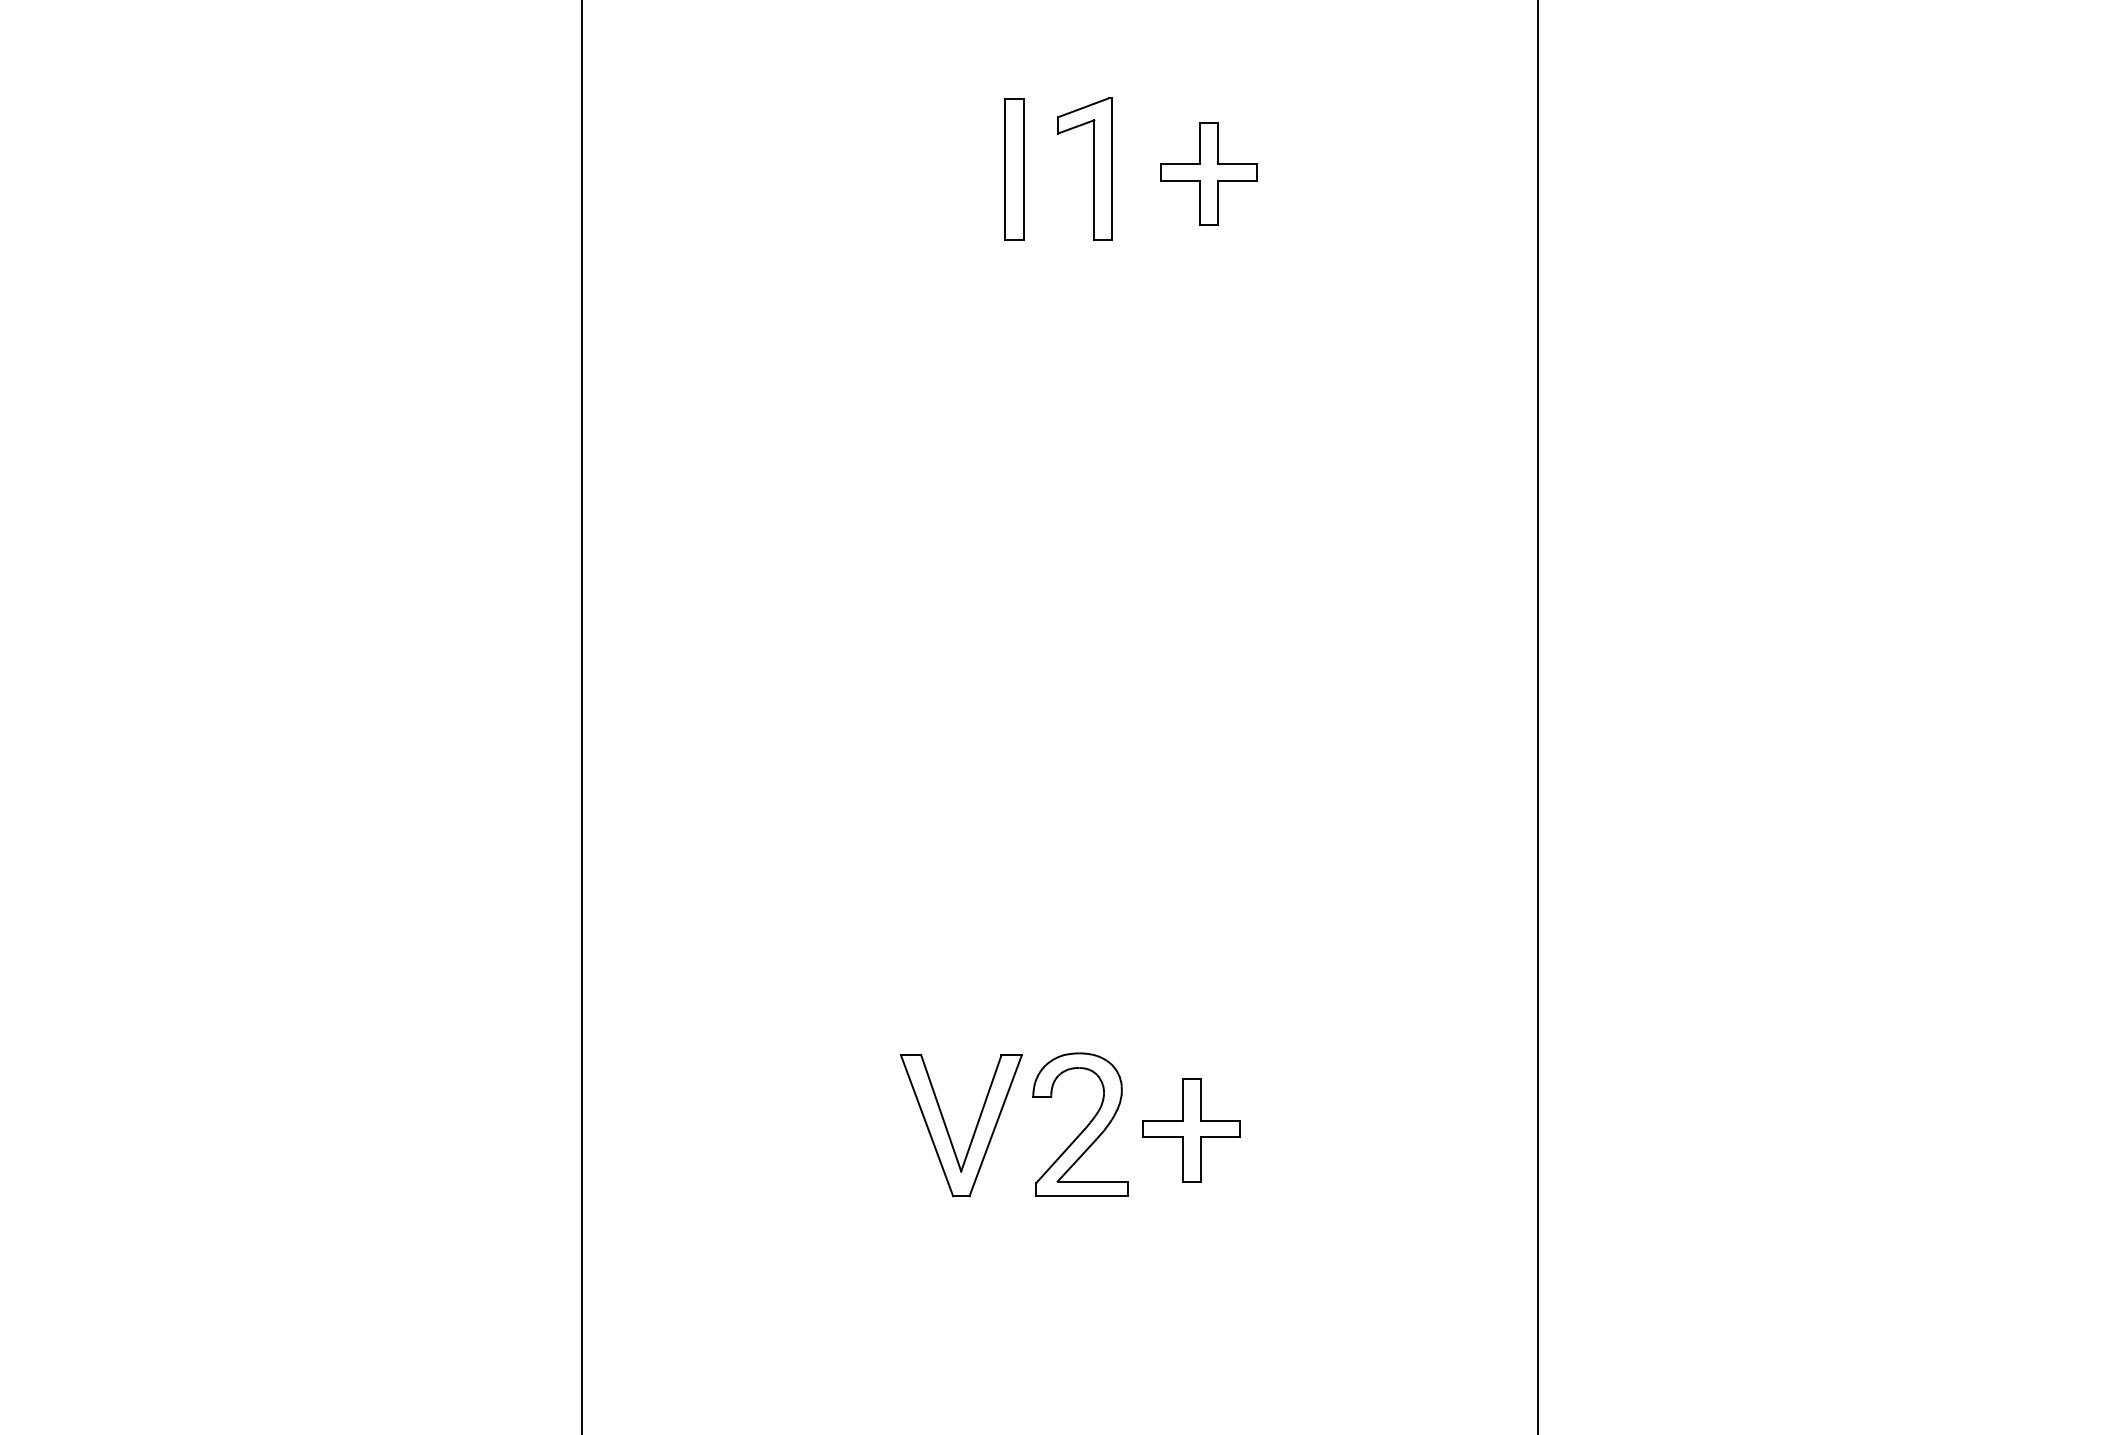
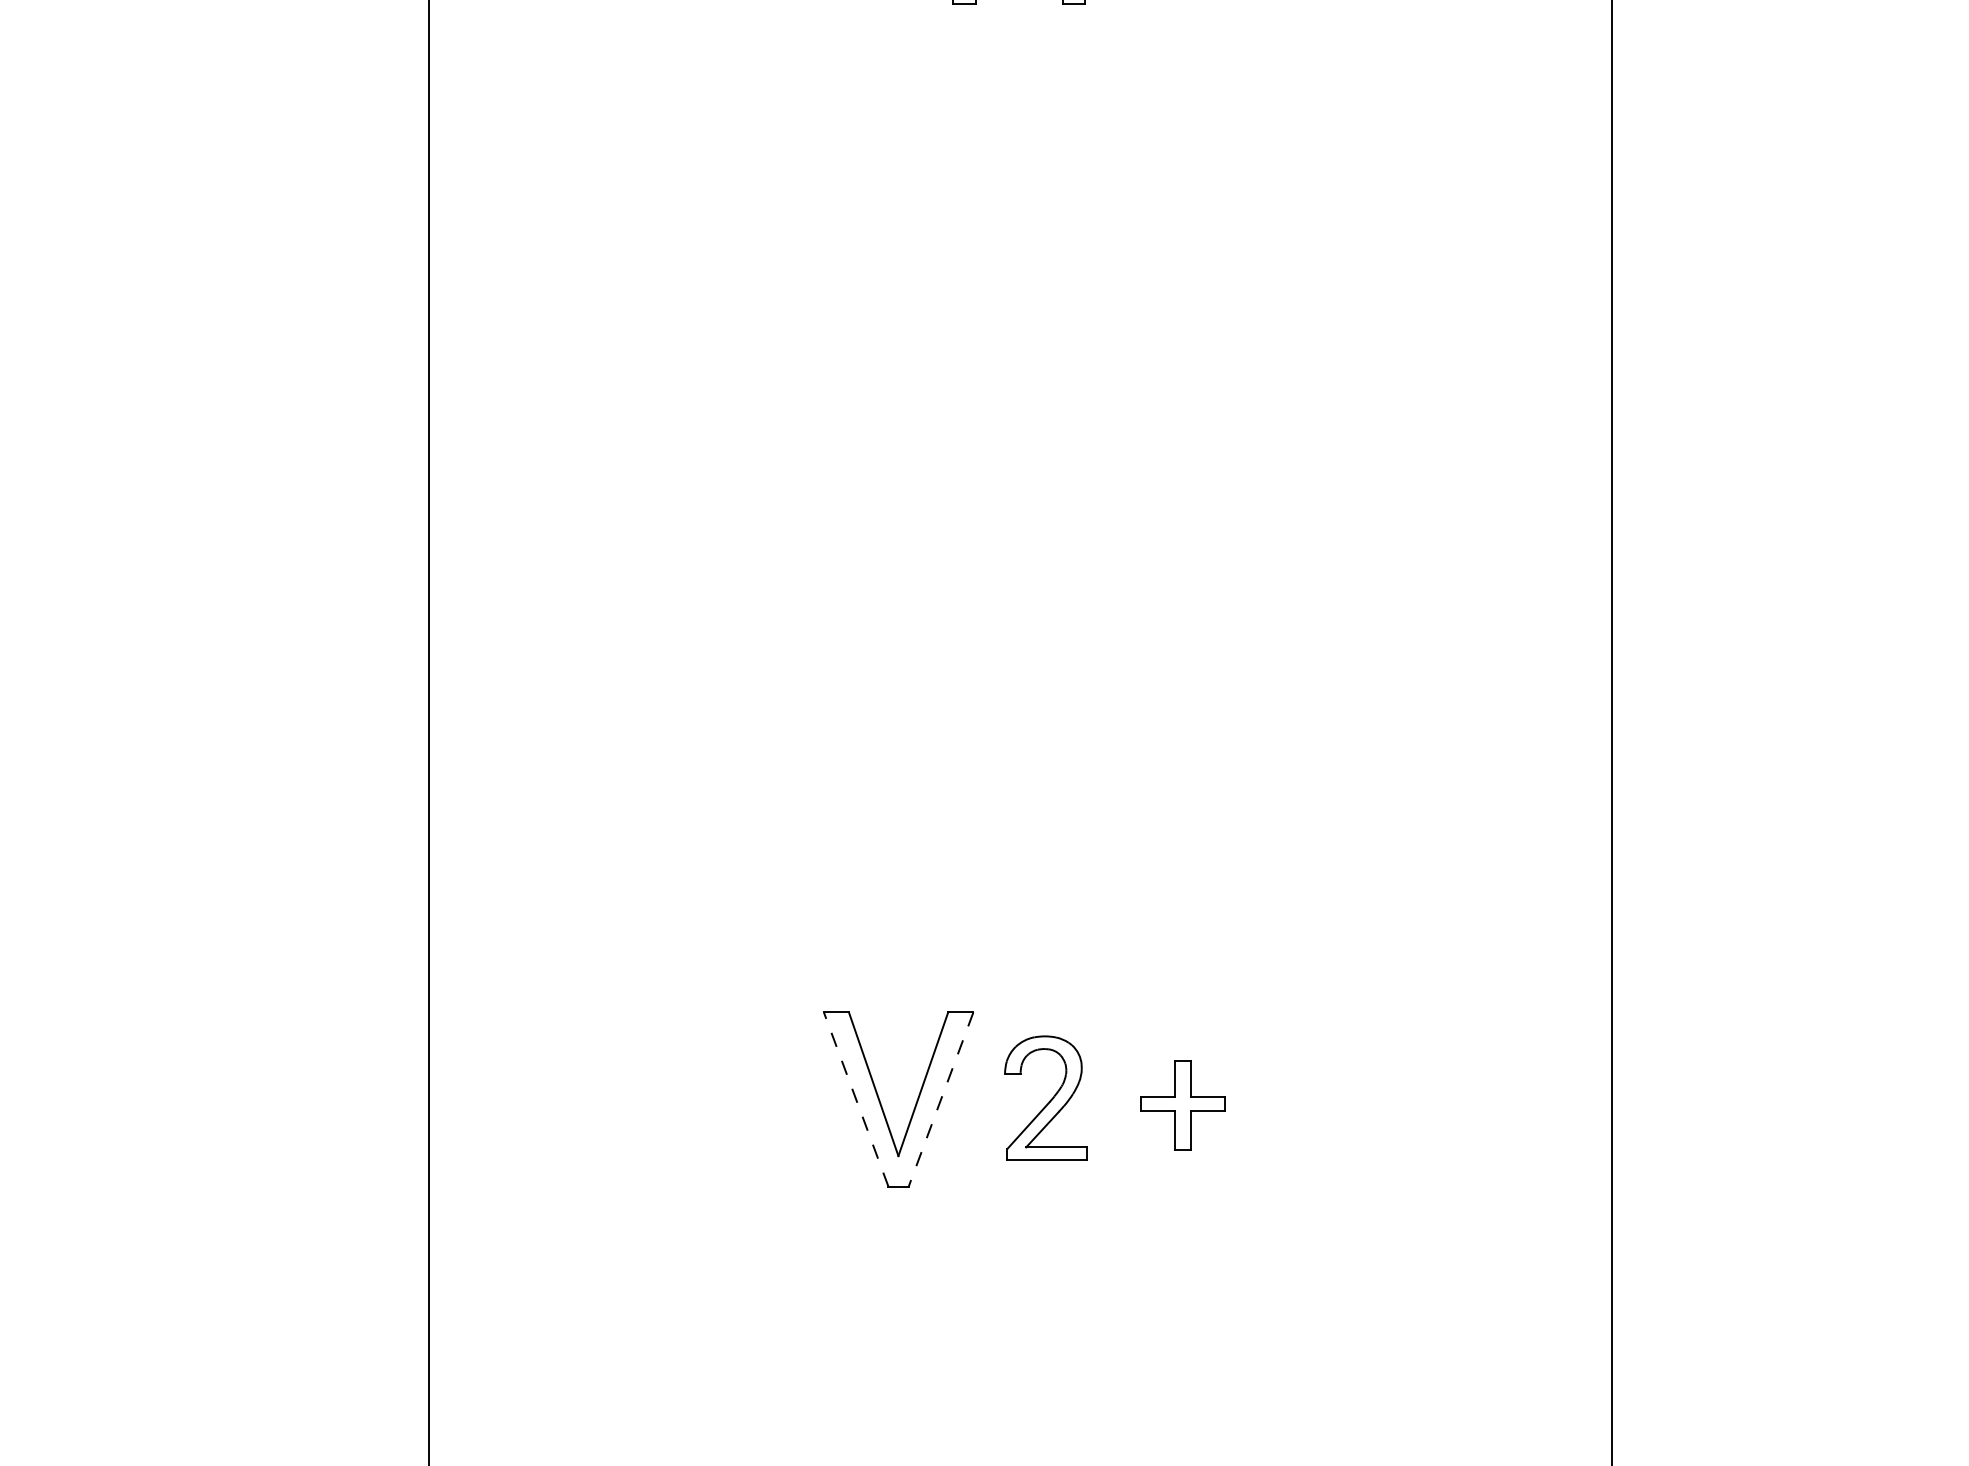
part: (1080, 1124) -> (1045, 1097), size x0.7
line: (926, 1125) -> (855, 1099), solid -> dashed
line: (995, 1126) -> (940, 1100), solid -> dashed
part: (1191, 1130) -> (1183, 1105), size x0.7

